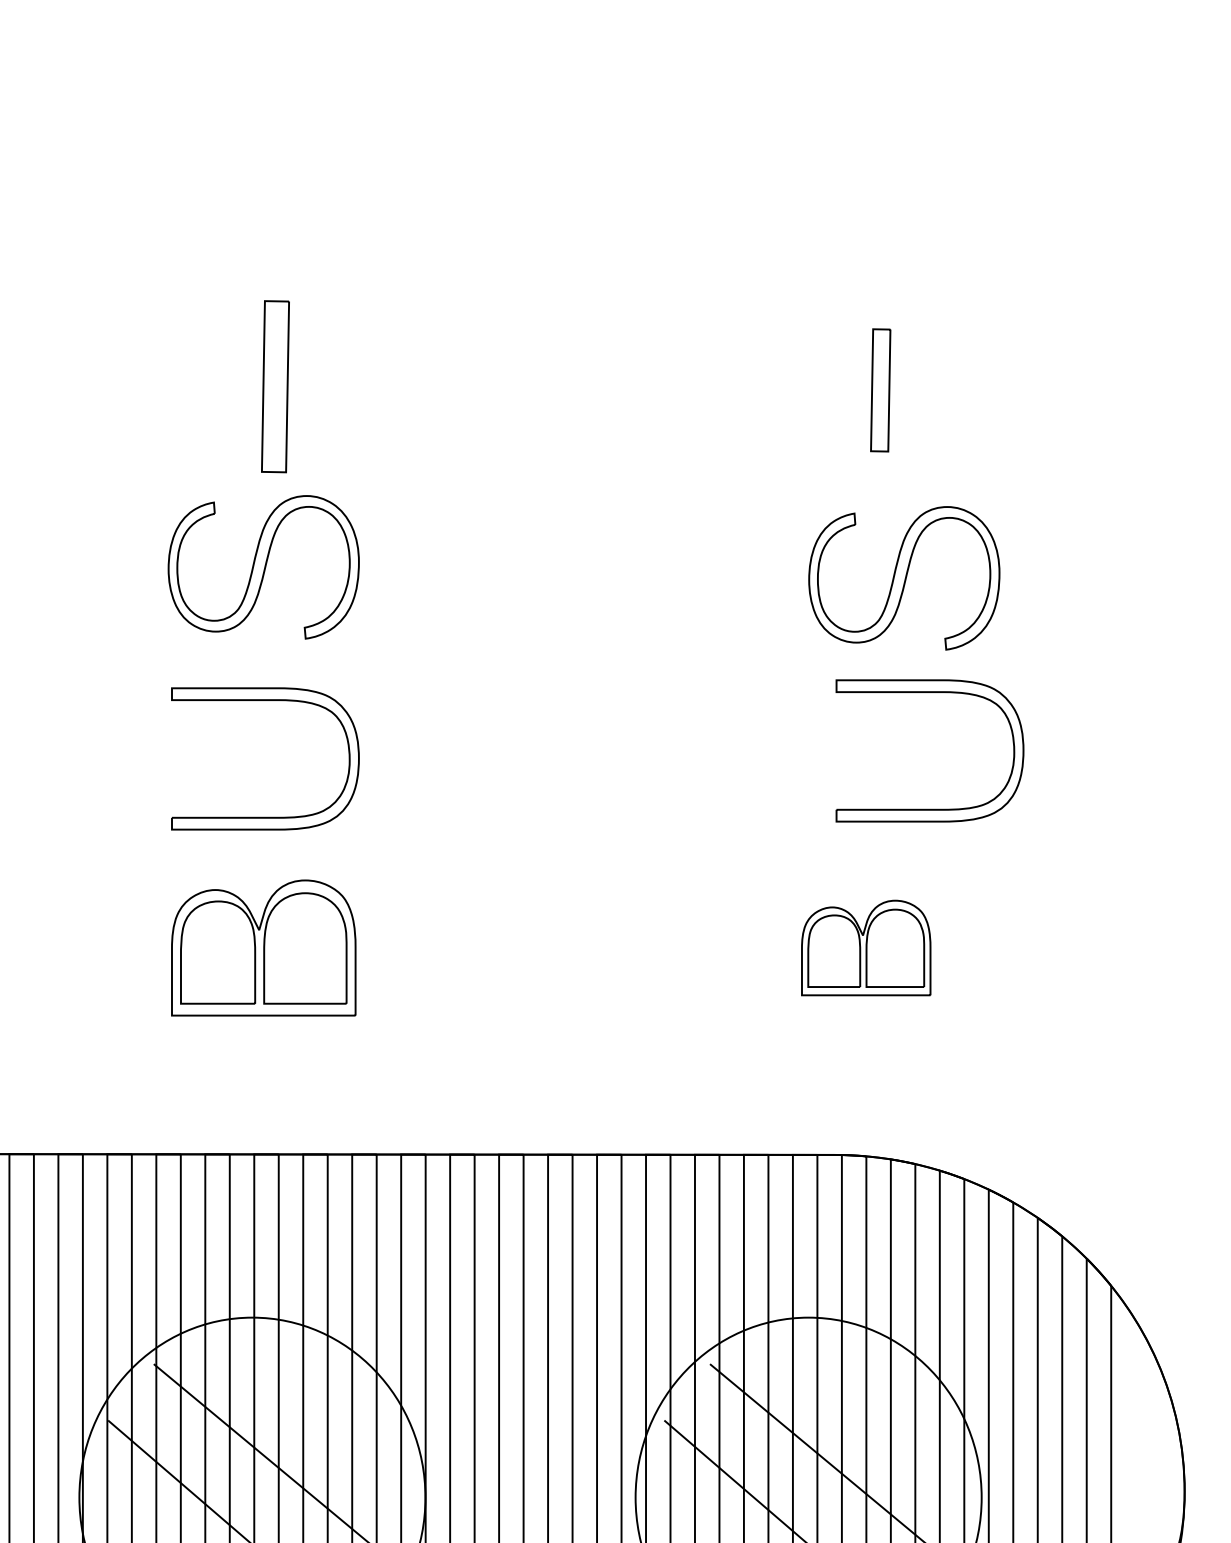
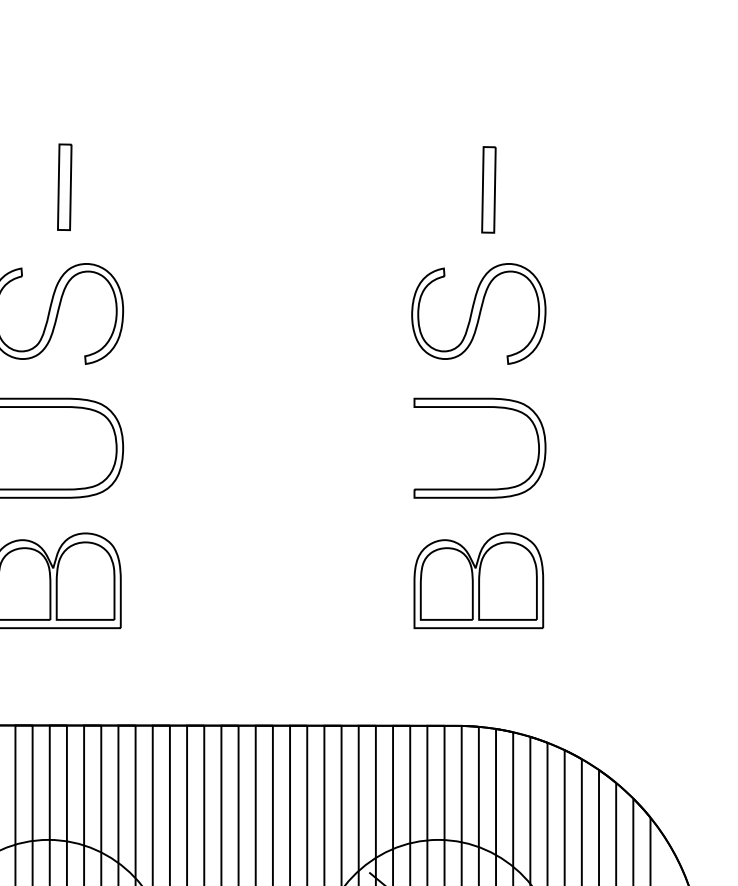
part: (275, 386) -> (64, 187), size x0.71
part: (904, 578) -> (478, 314), moved
part: (929, 692) -> (479, 407), moved
part: (865, 947) -> (478, 580), size x1.43

